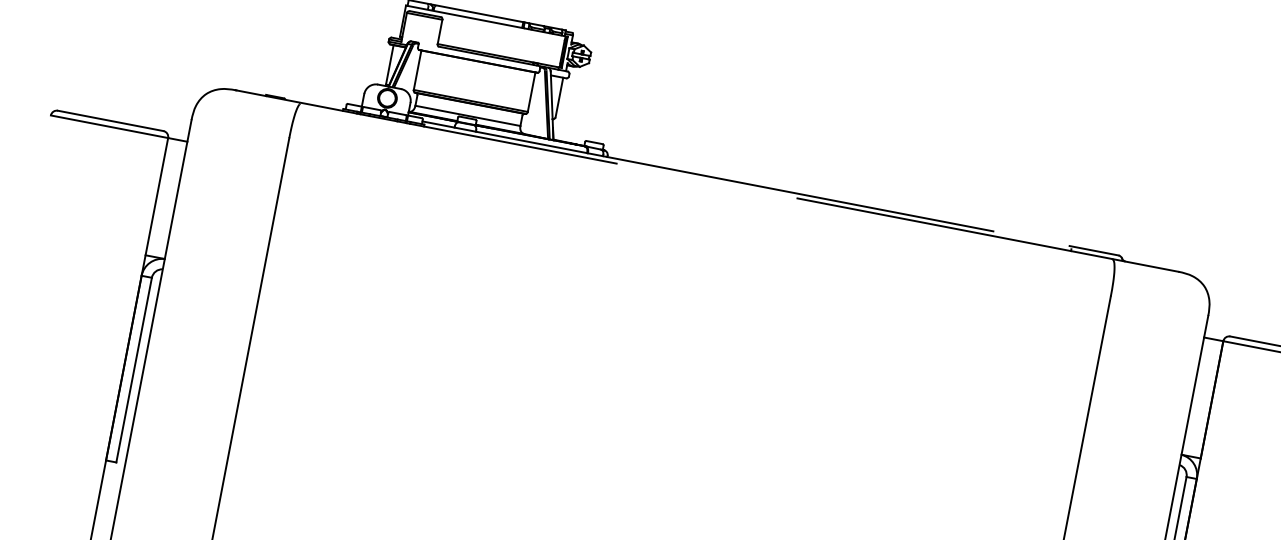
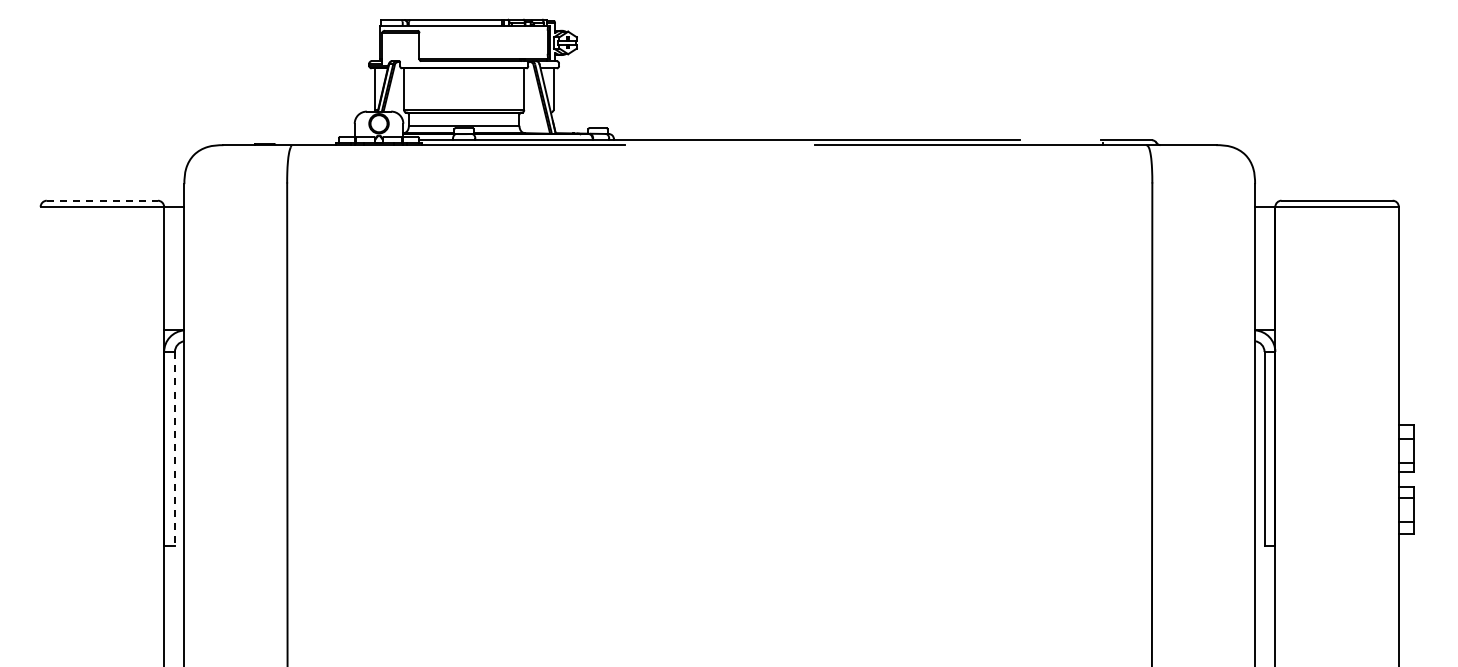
line: (110, 120) -> (102, 200), solid -> dashed
line: (133, 370) -> (174, 449), solid -> dashed

